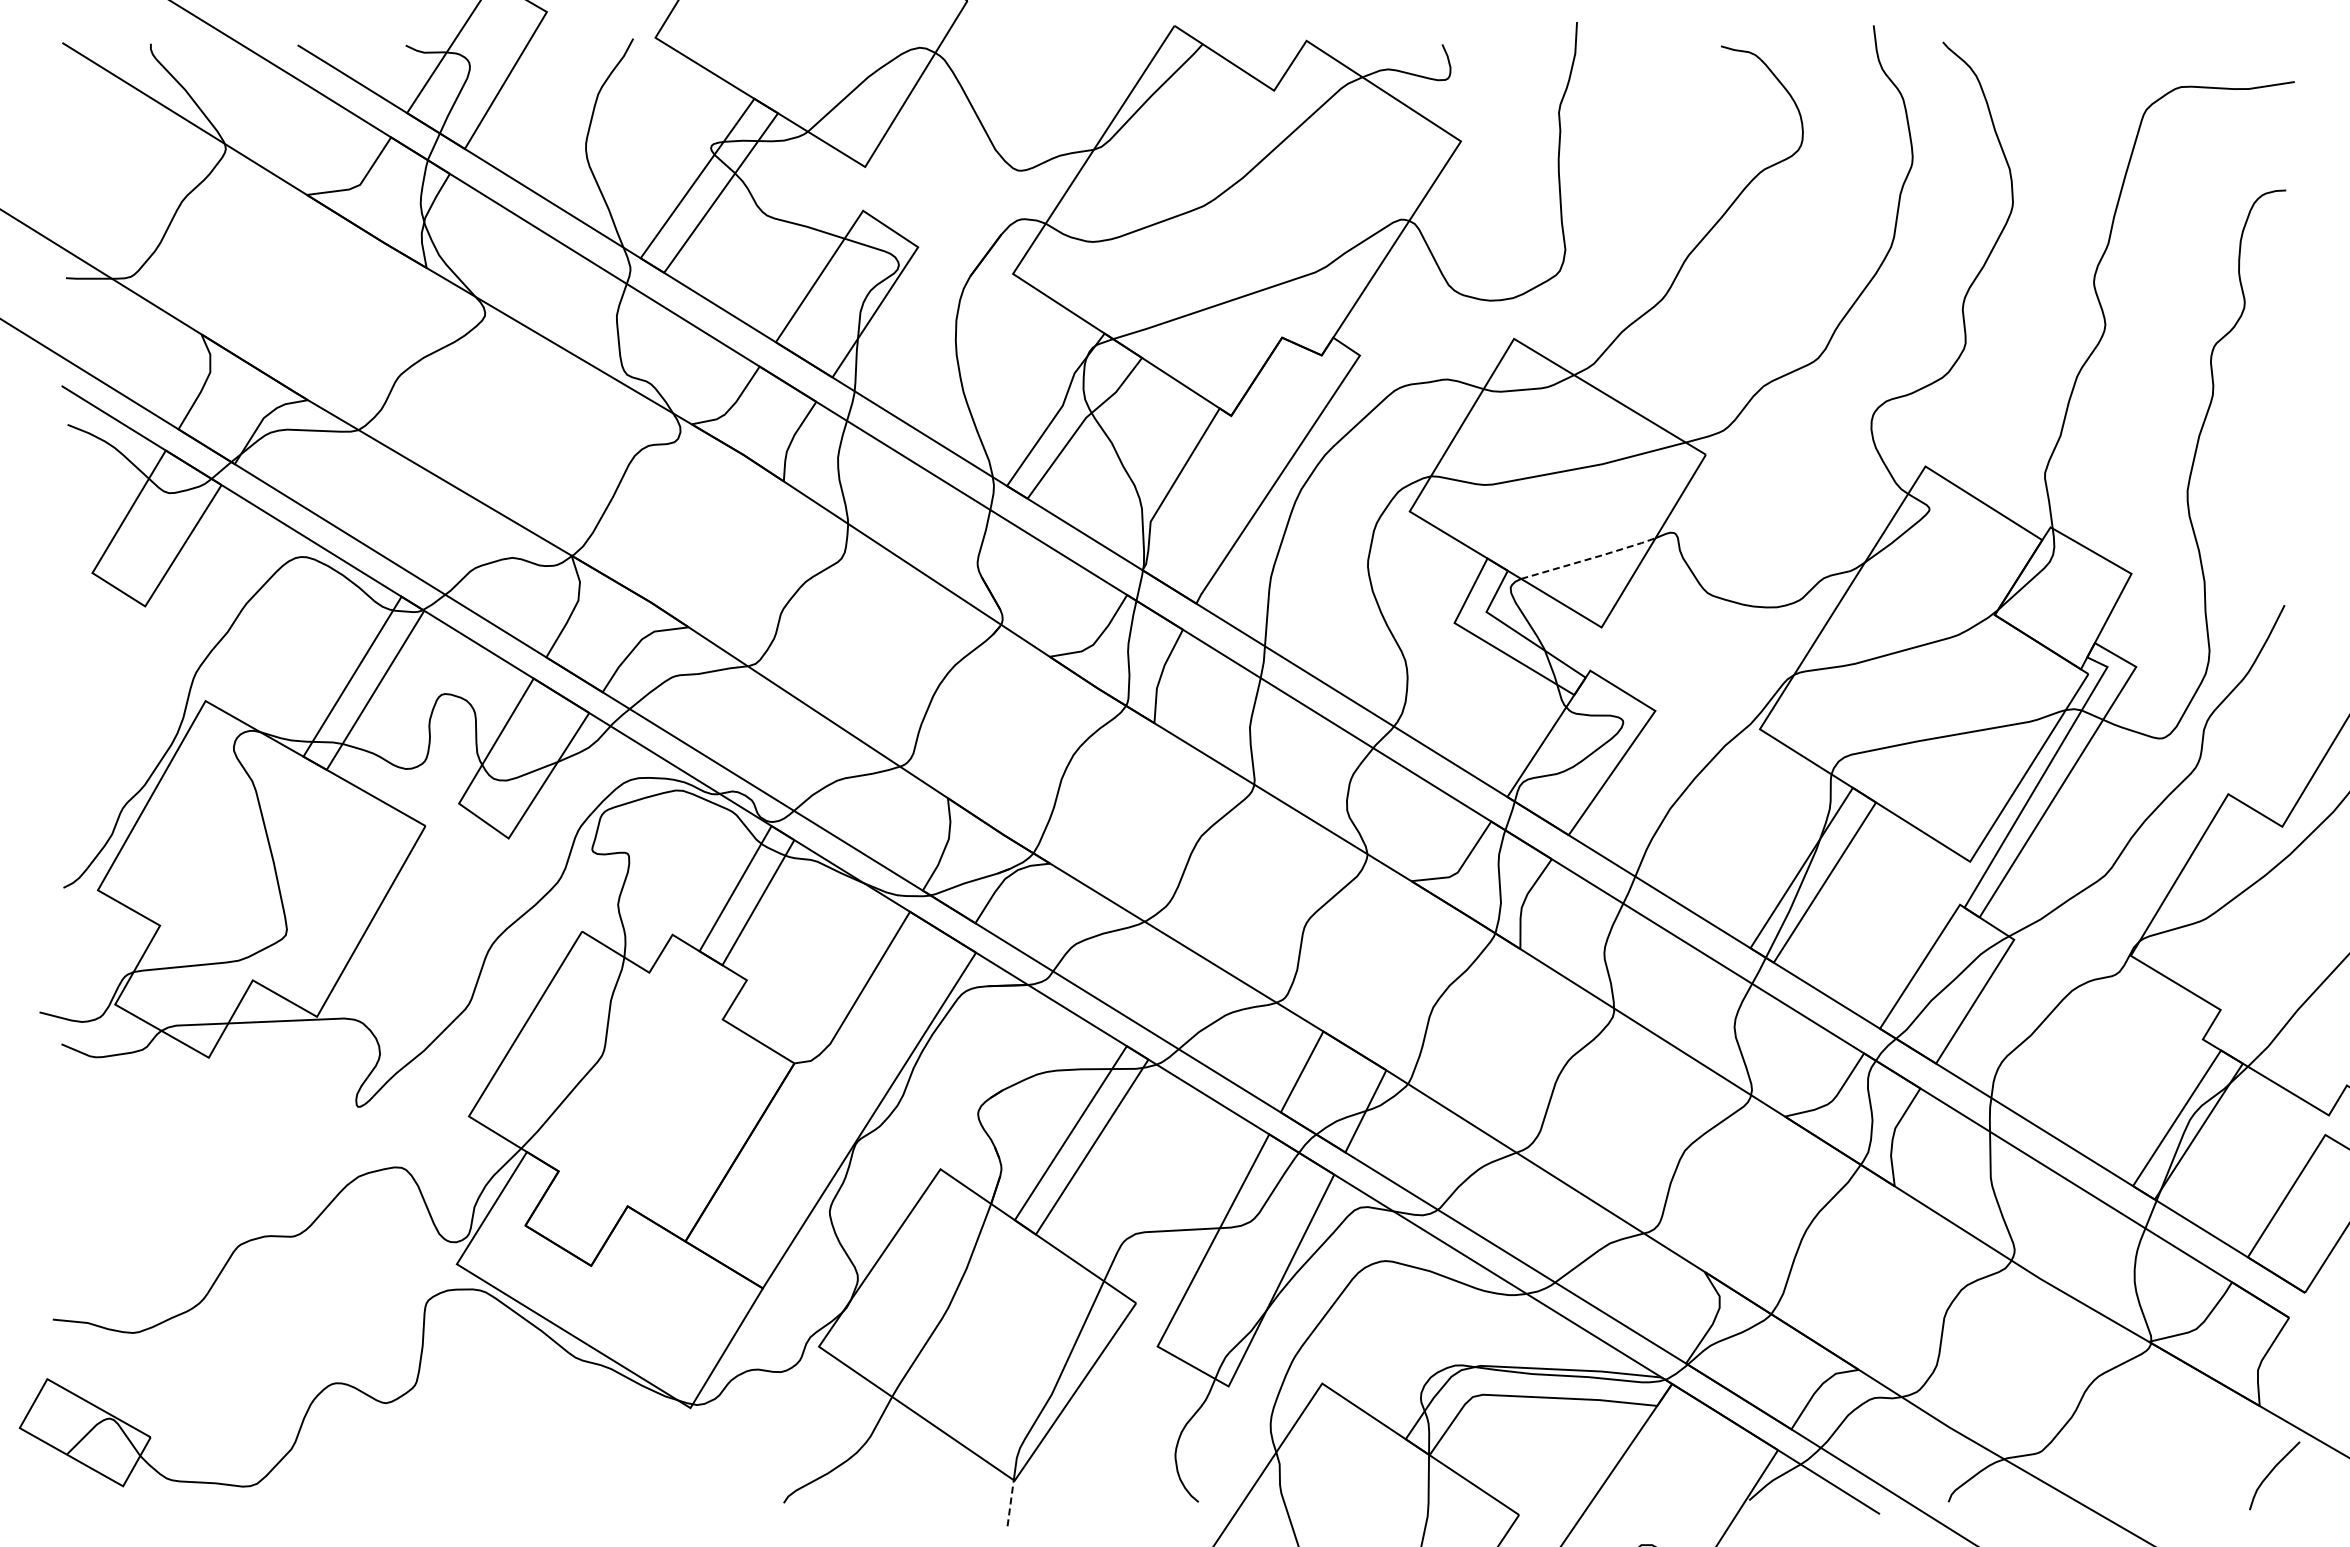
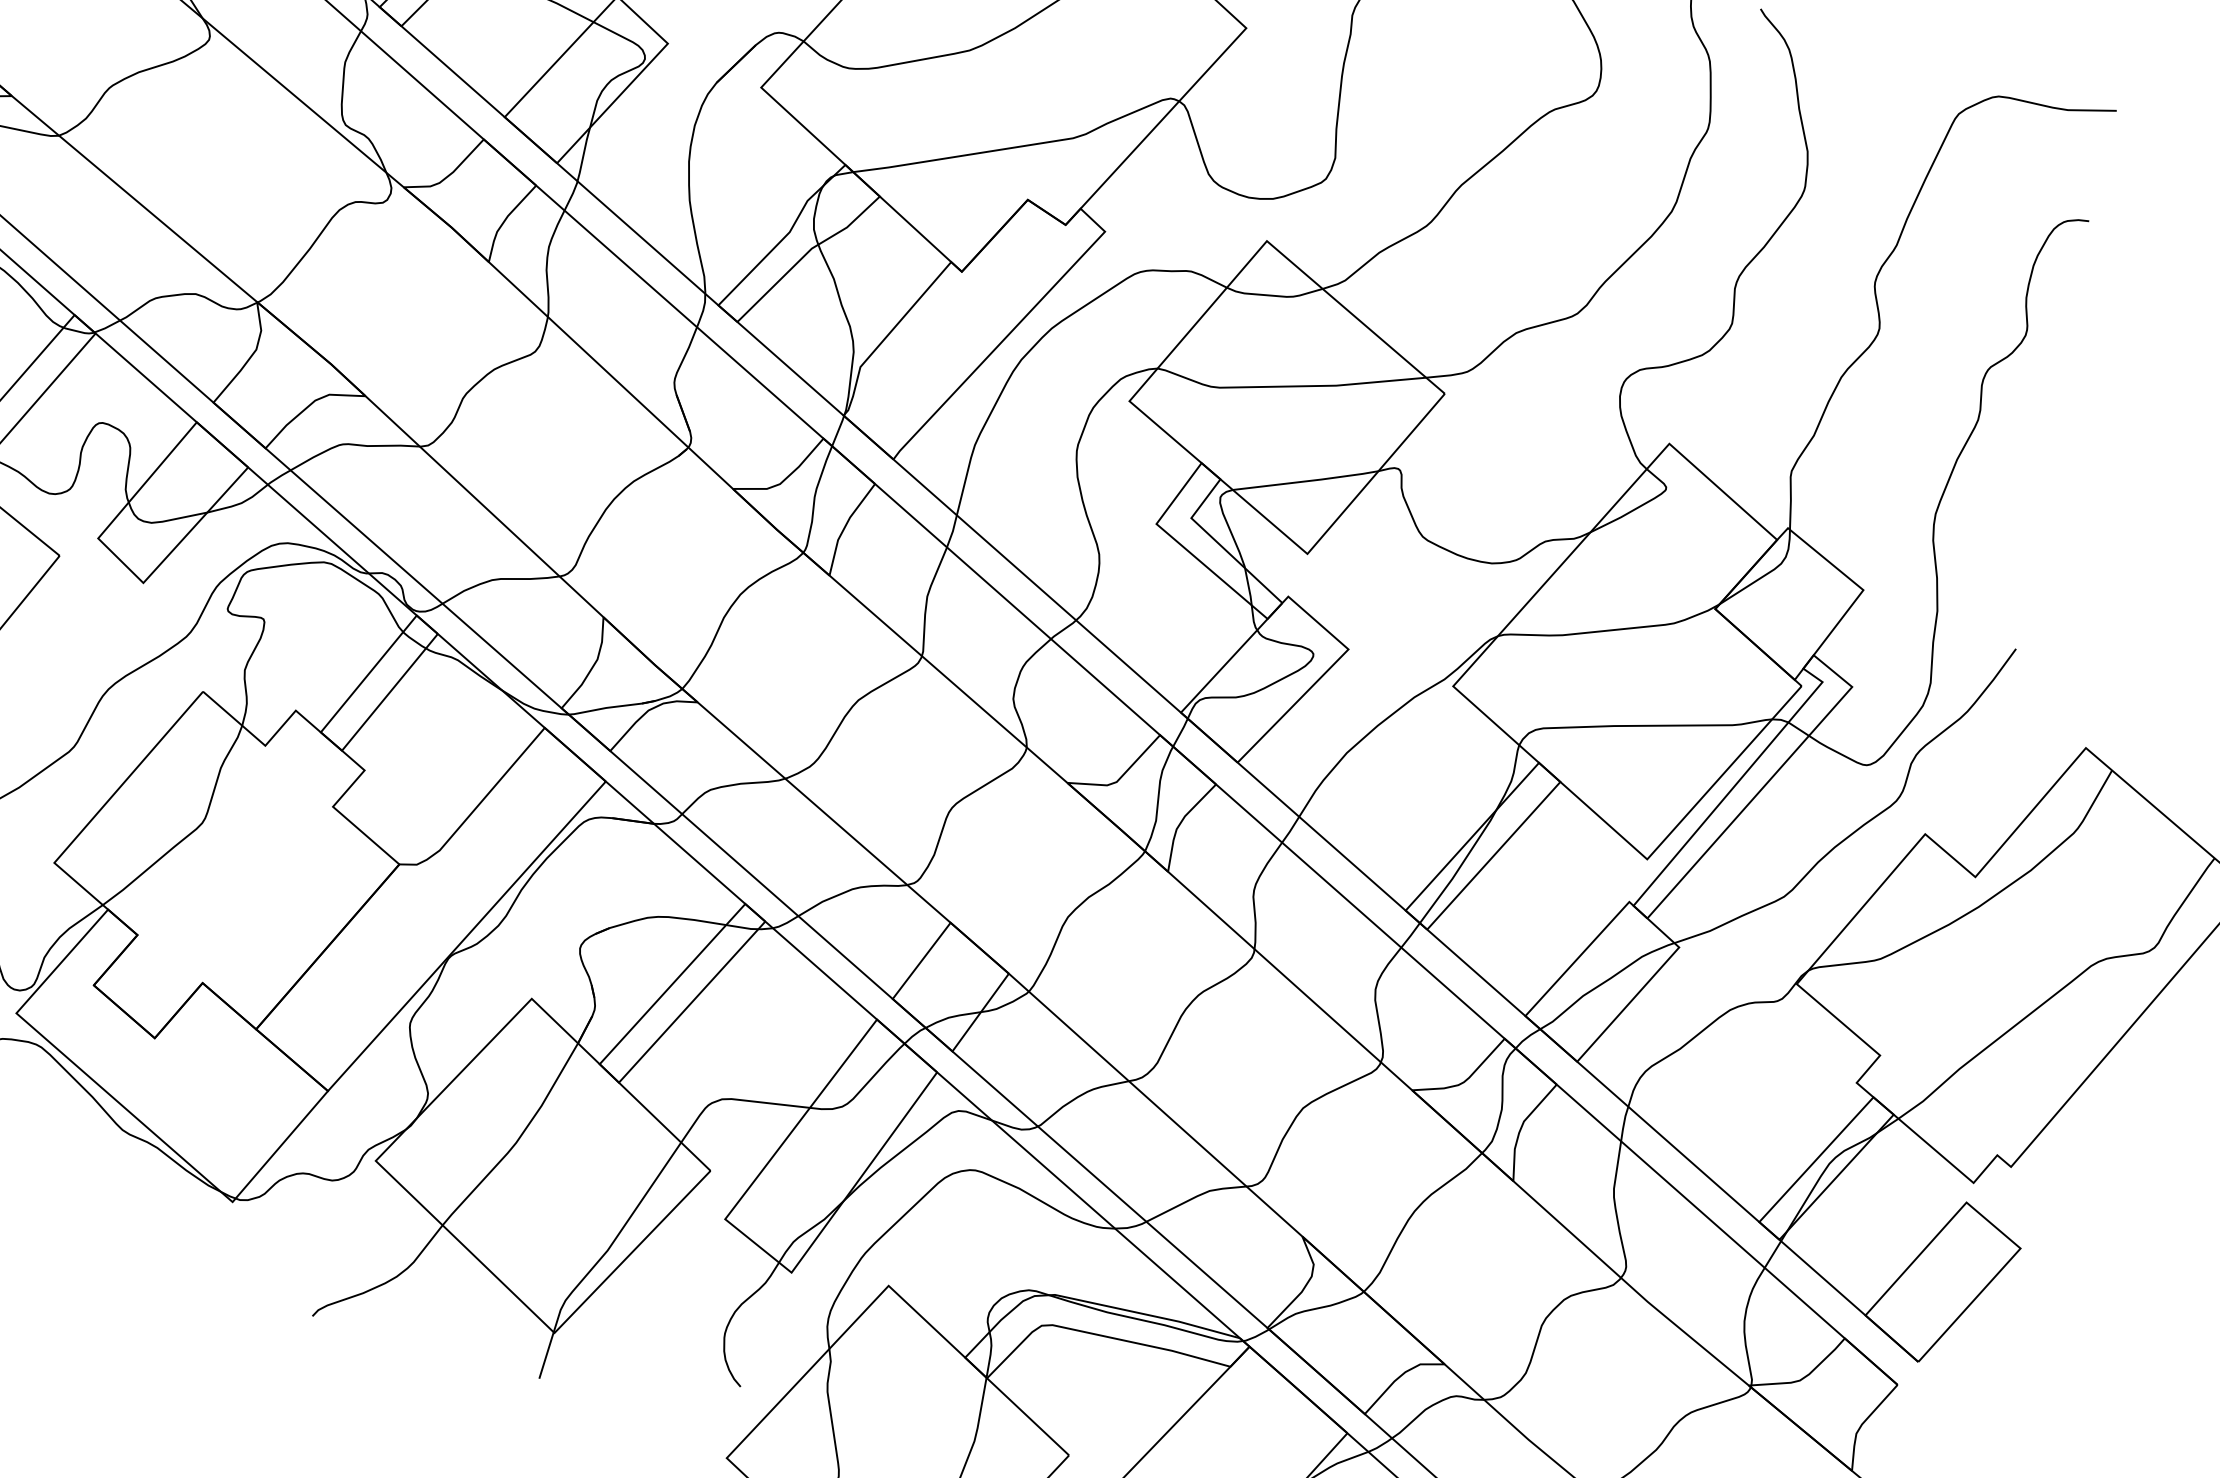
line: (1590, 558) -> (1307, 480), dashed -> solid
line: (1010, 1502) -> (546, 1354), dashed -> solid

